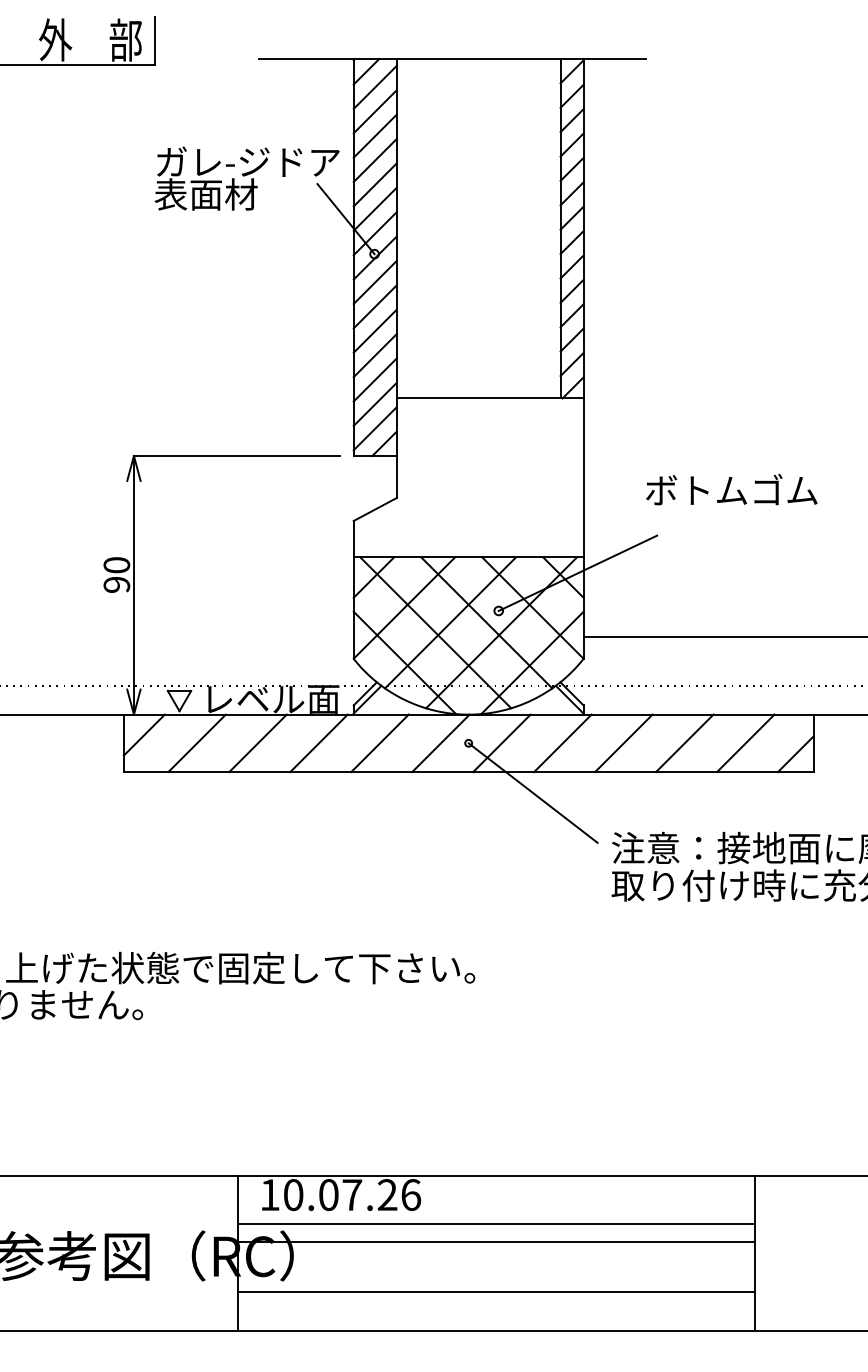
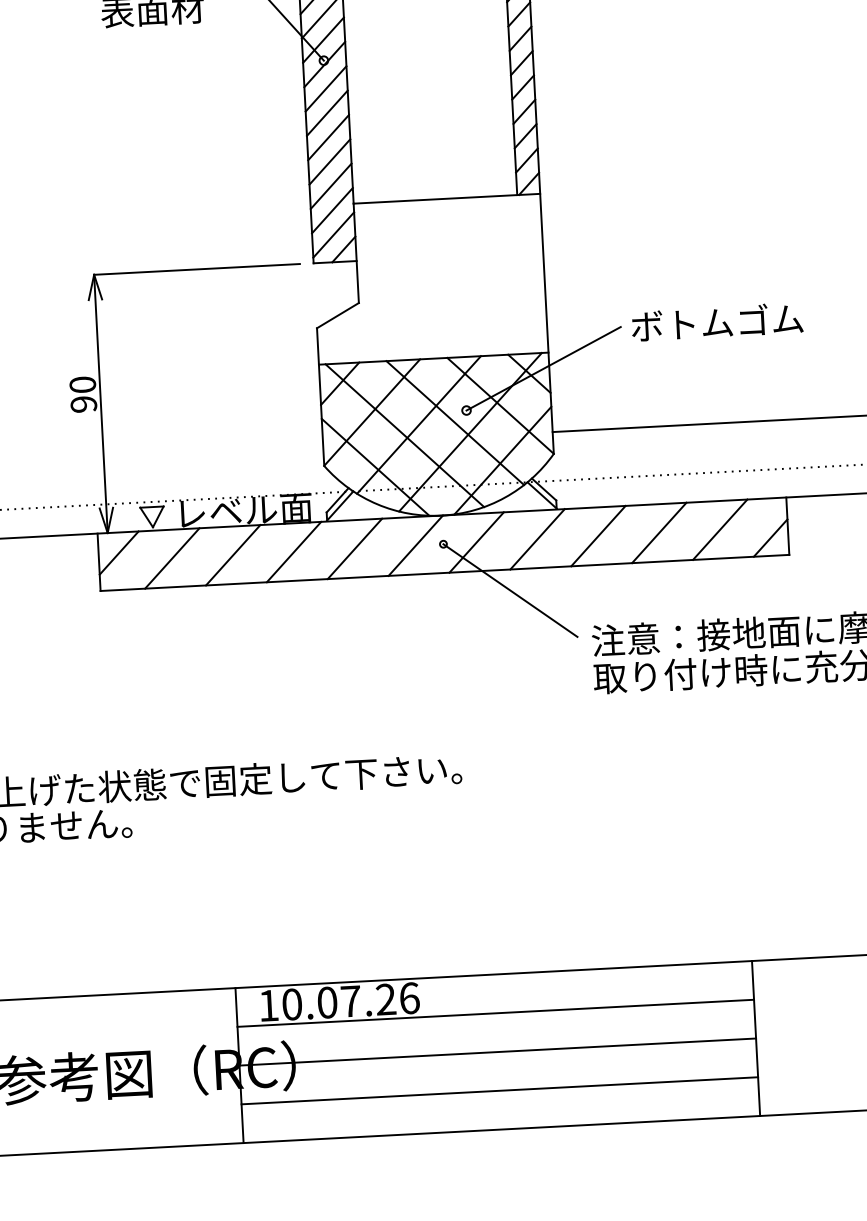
text: (731, 489) -> (717, 321), moved
line: (495, 1224) -> (496, 1052), moved
line: (495, 1242) -> (494, 1013), moved

